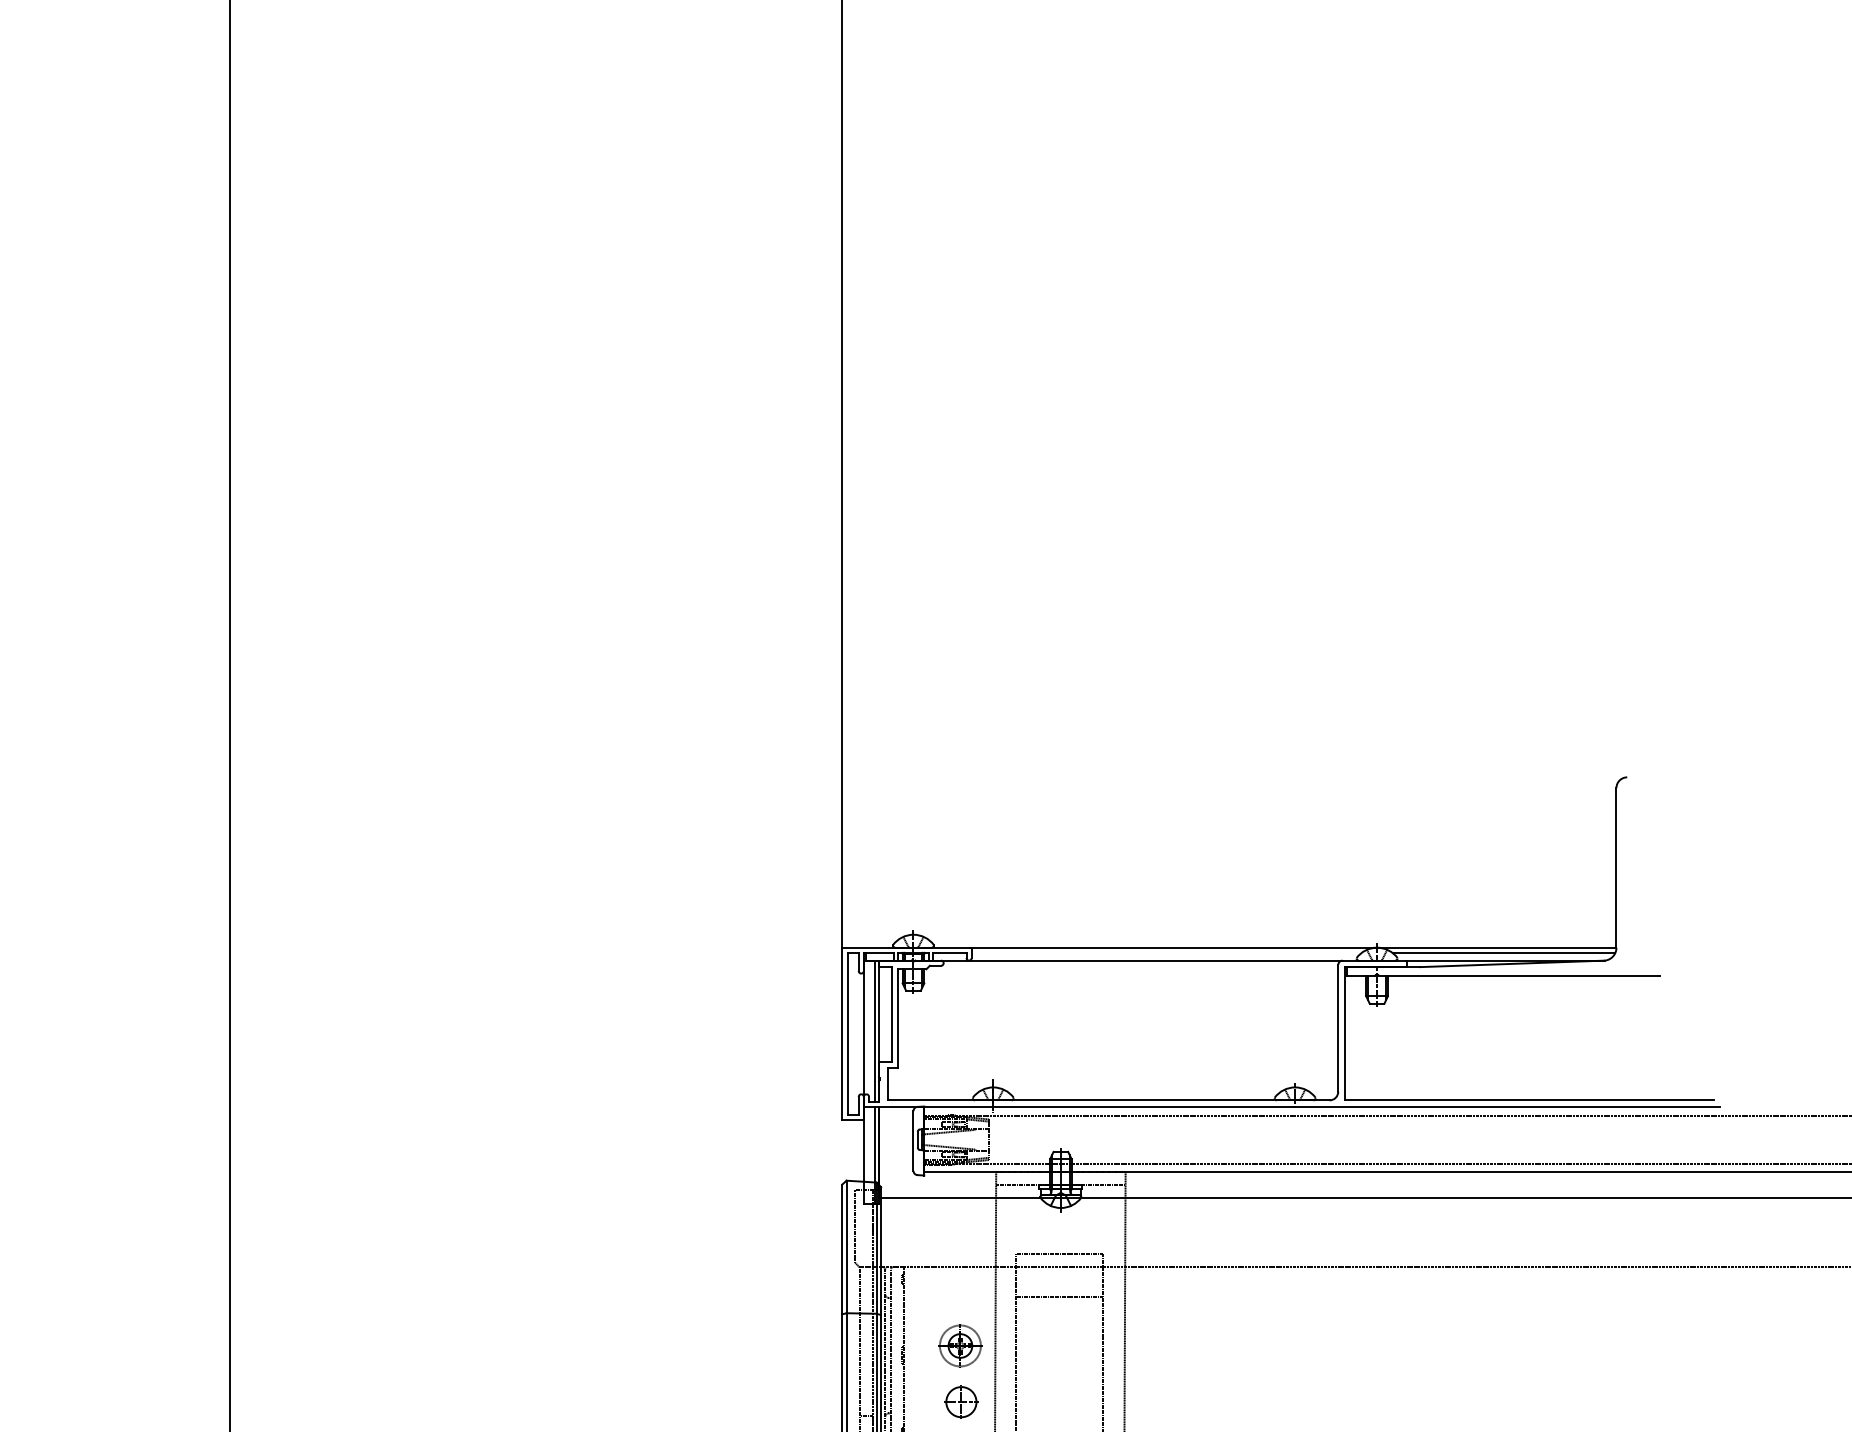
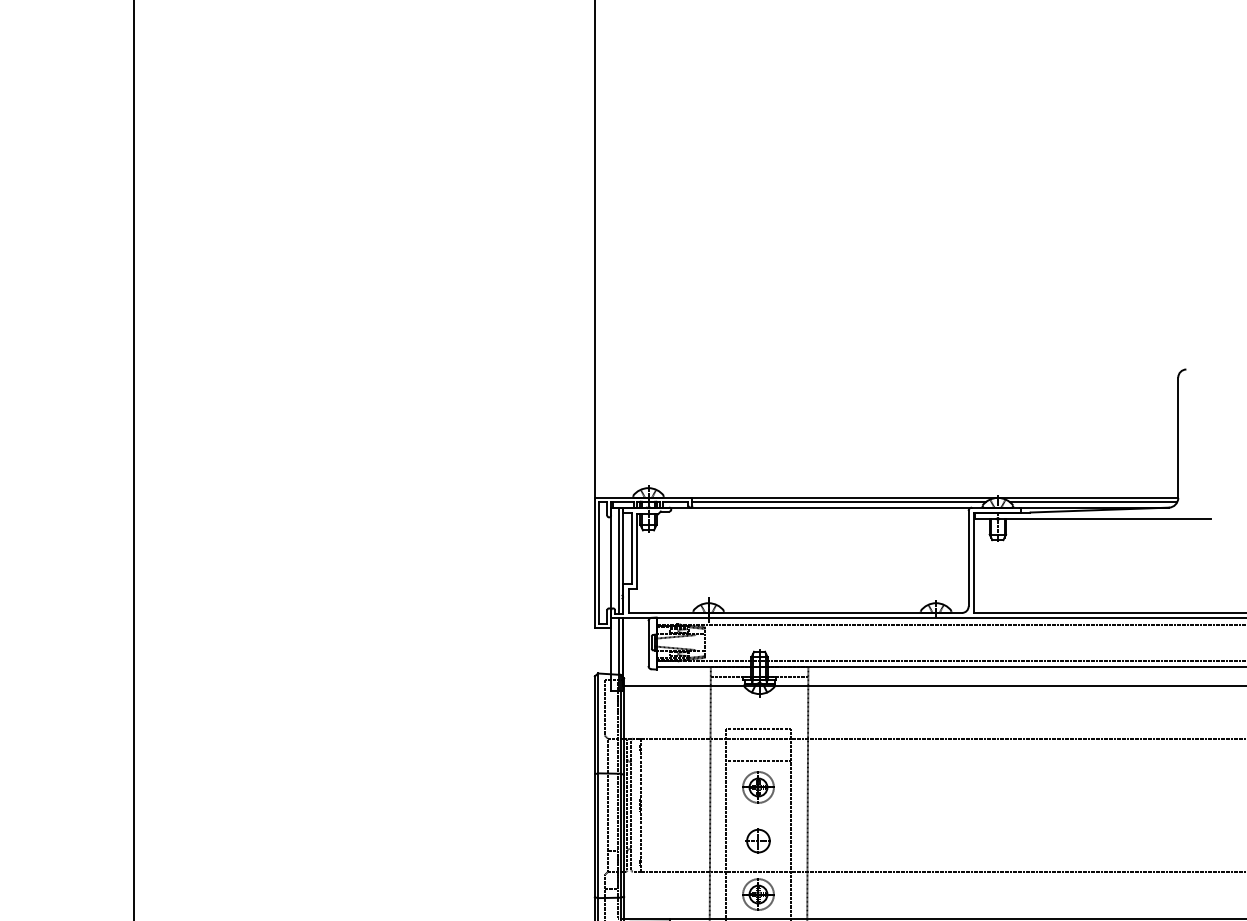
line: (1166, 952) -> (839, 501), added
part: (960, 1345) -> (758, 787), moved
part: (961, 1401) -> (758, 840), moved

